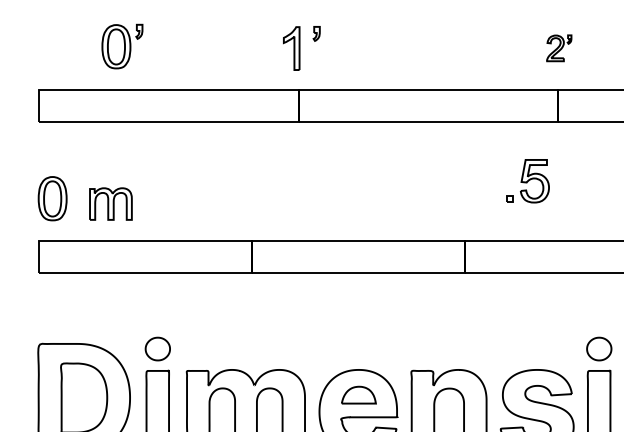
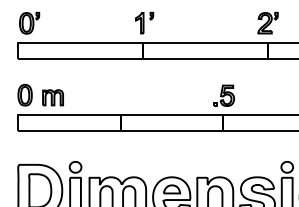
part: (122, 44) -> (29, 22), moved
part: (558, 47) -> (267, 22), size x1.67
part: (526, 180) -> (223, 95), moved

